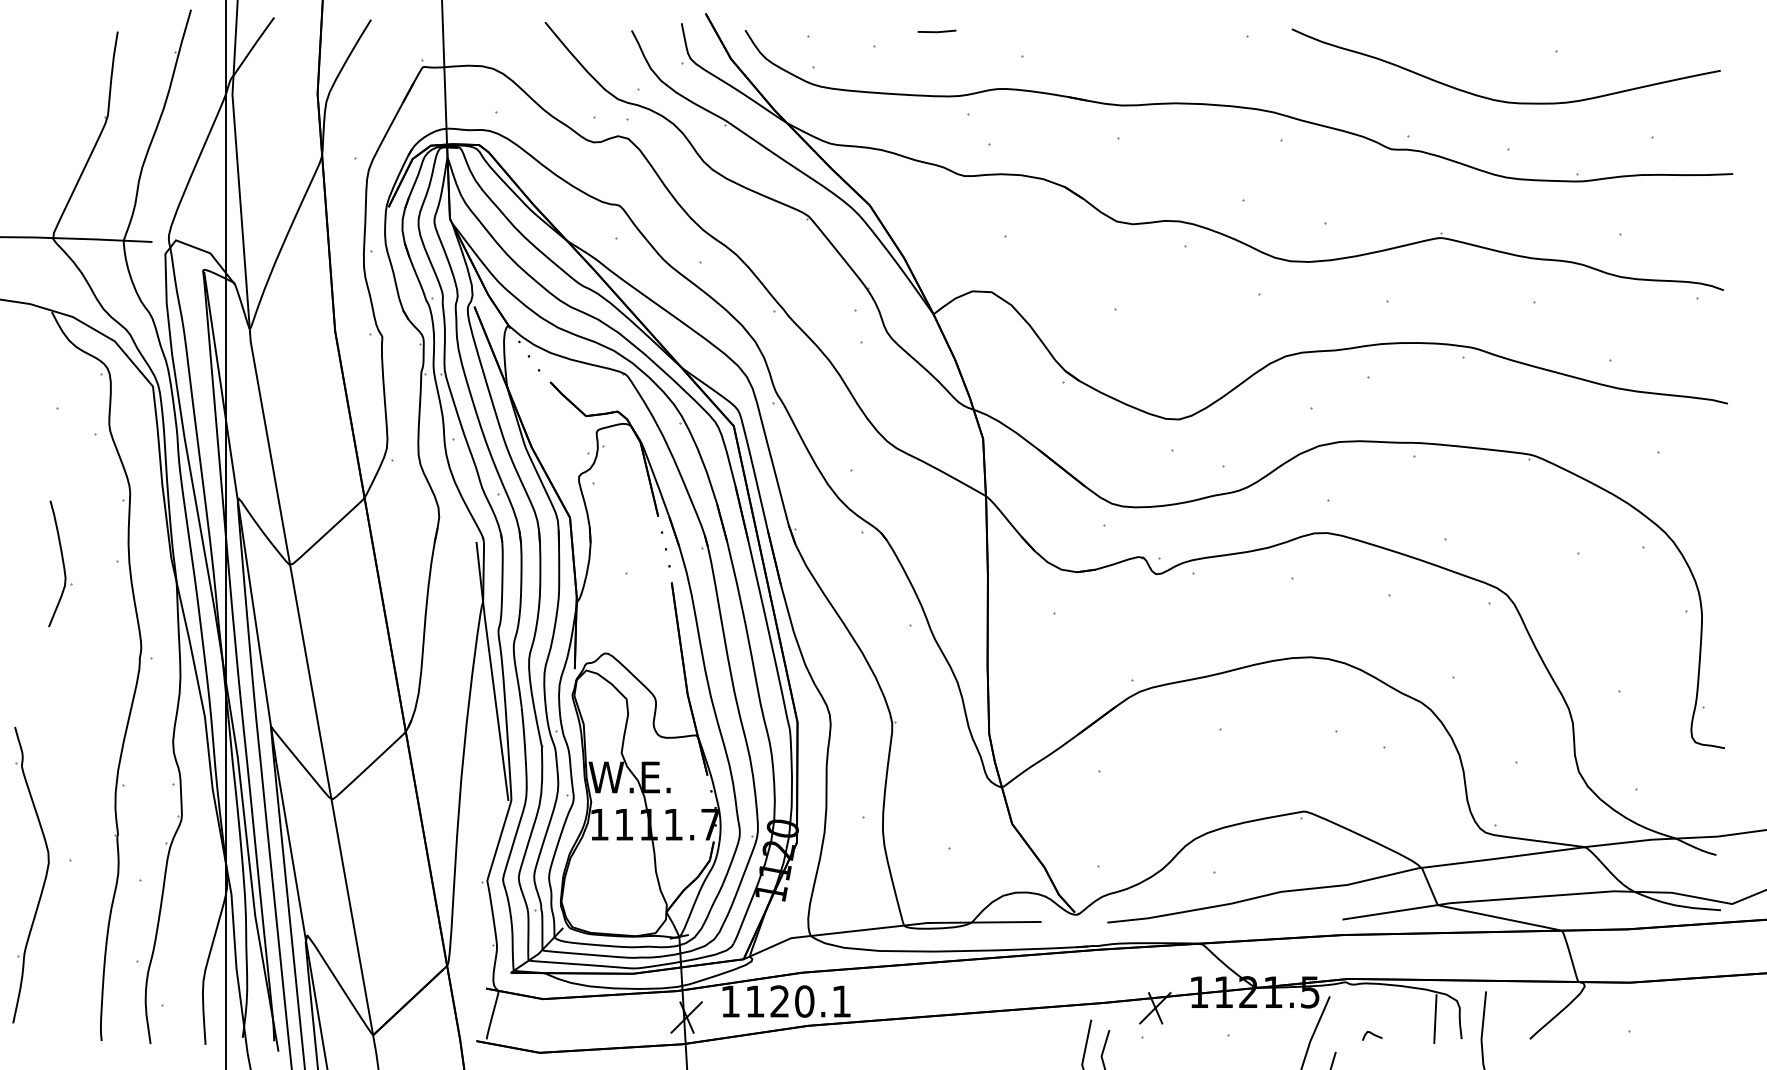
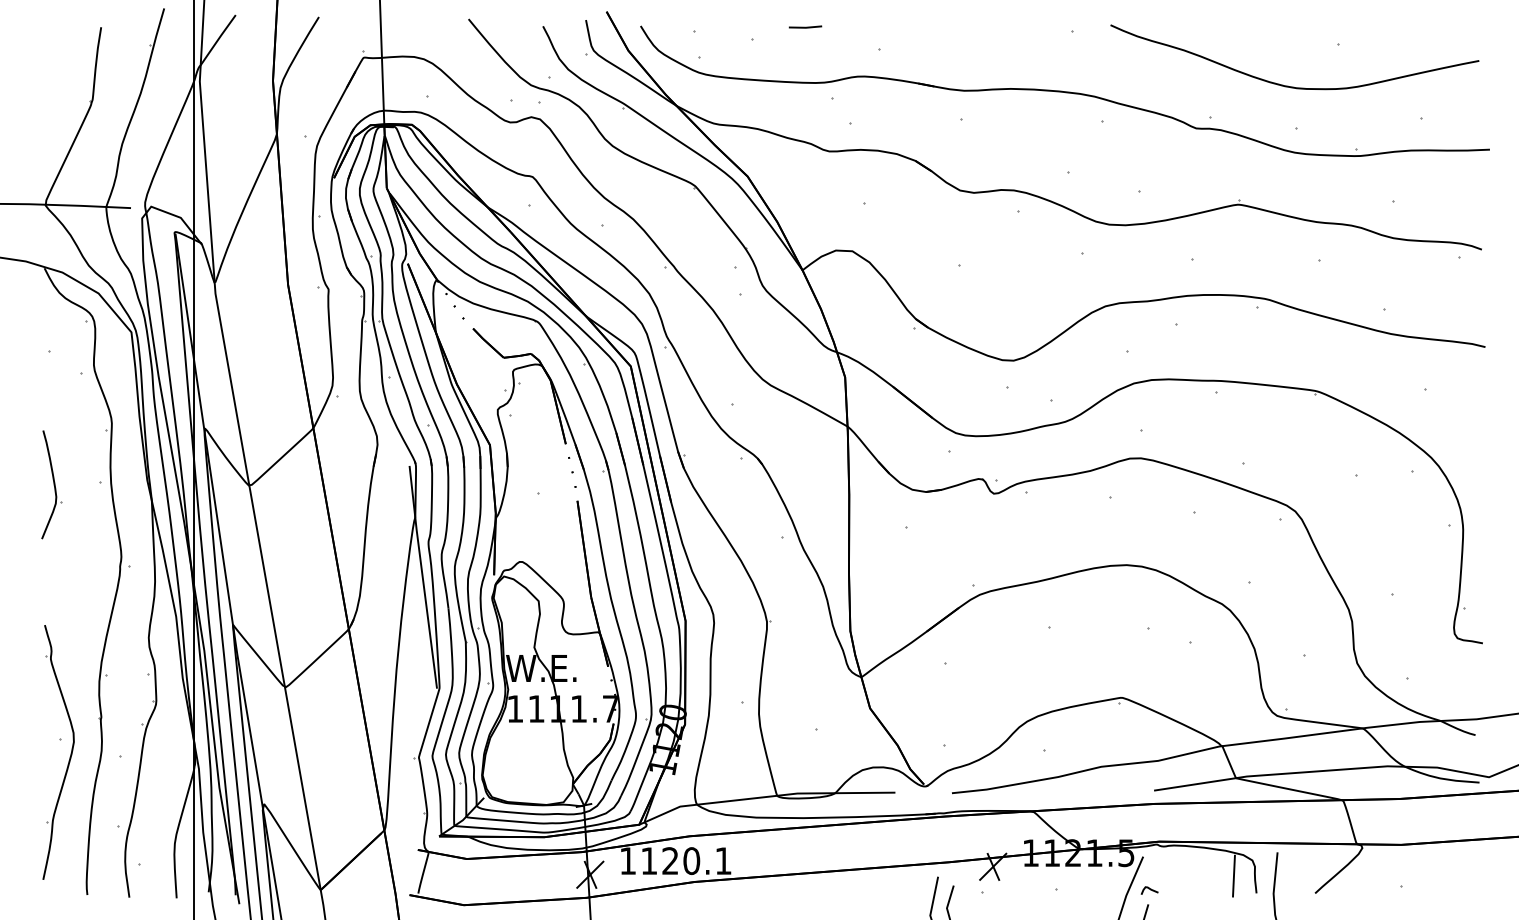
part: (44, 876) -> (70, 753), moved
curve: (1372, 1034) -> (1149, 889), moved

